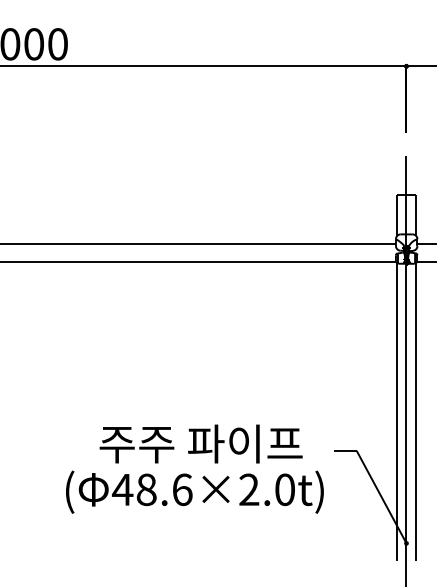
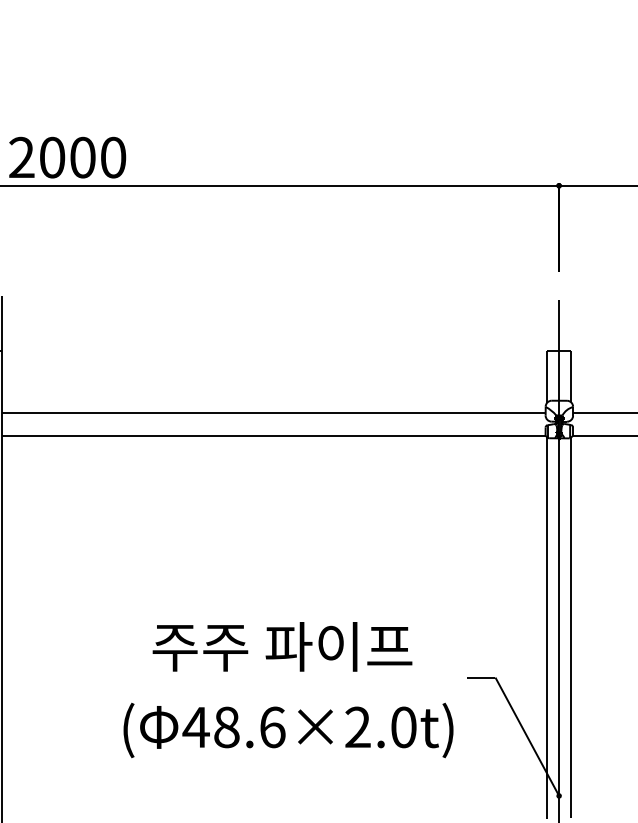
text: (201, 443) -> (282, 646), moved

